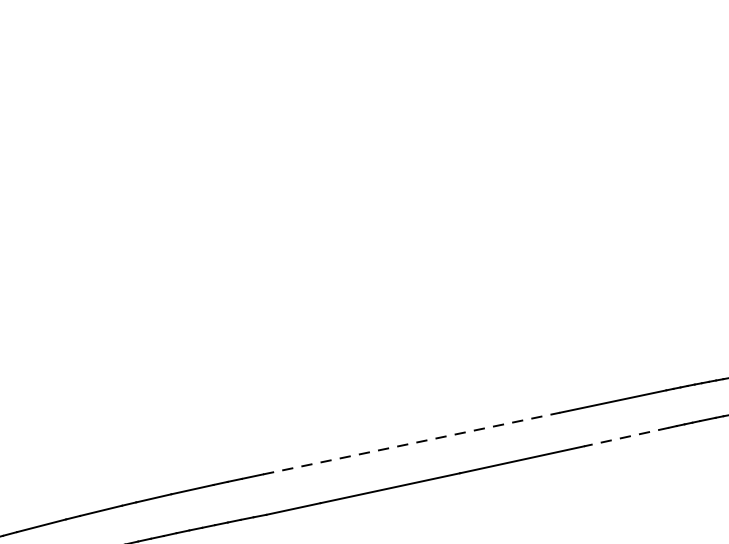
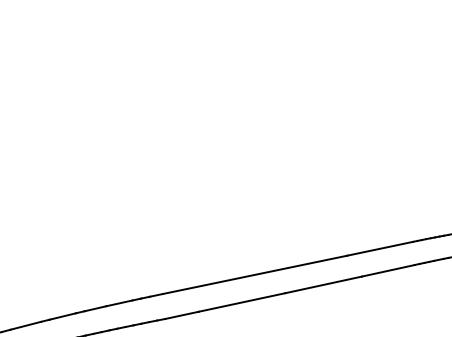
line: (625, 436) -> (387, 270), dashed -> solid
line: (412, 443) -> (255, 274), dashed -> solid

